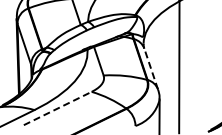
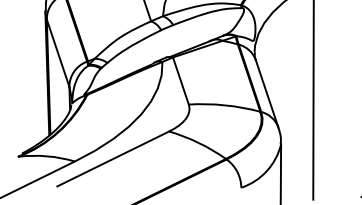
line: (151, 69) -> (267, 94), dashed -> solid
line: (57, 108) -> (112, 158), dashed -> solid

